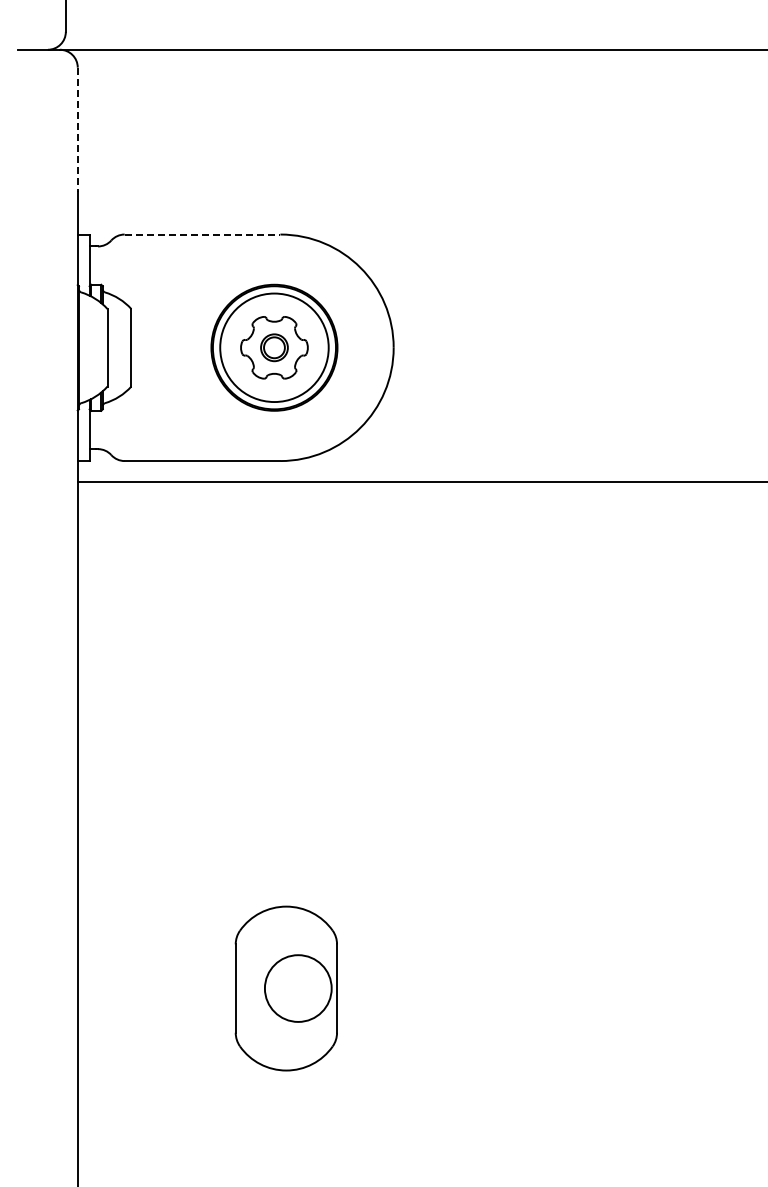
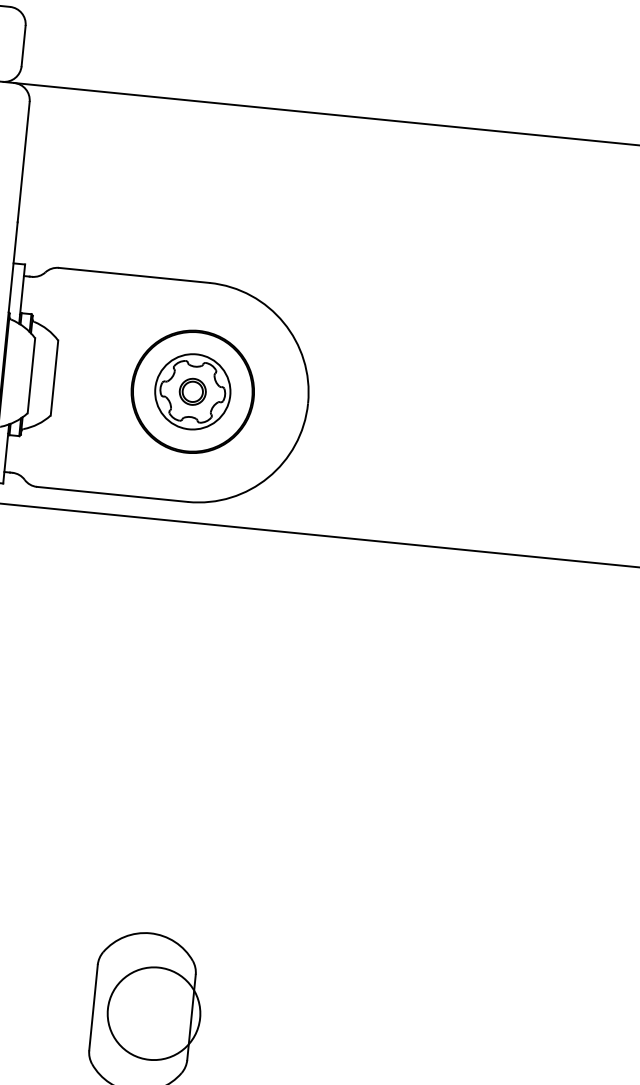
line: (77, 130) -> (23, 162), dashed -> solid
line: (202, 234) -> (134, 275), dashed -> solid
circle: (274, 347) -> (192, 391), size x0.71
circle: (298, 988) -> (154, 1013), size x1.43

